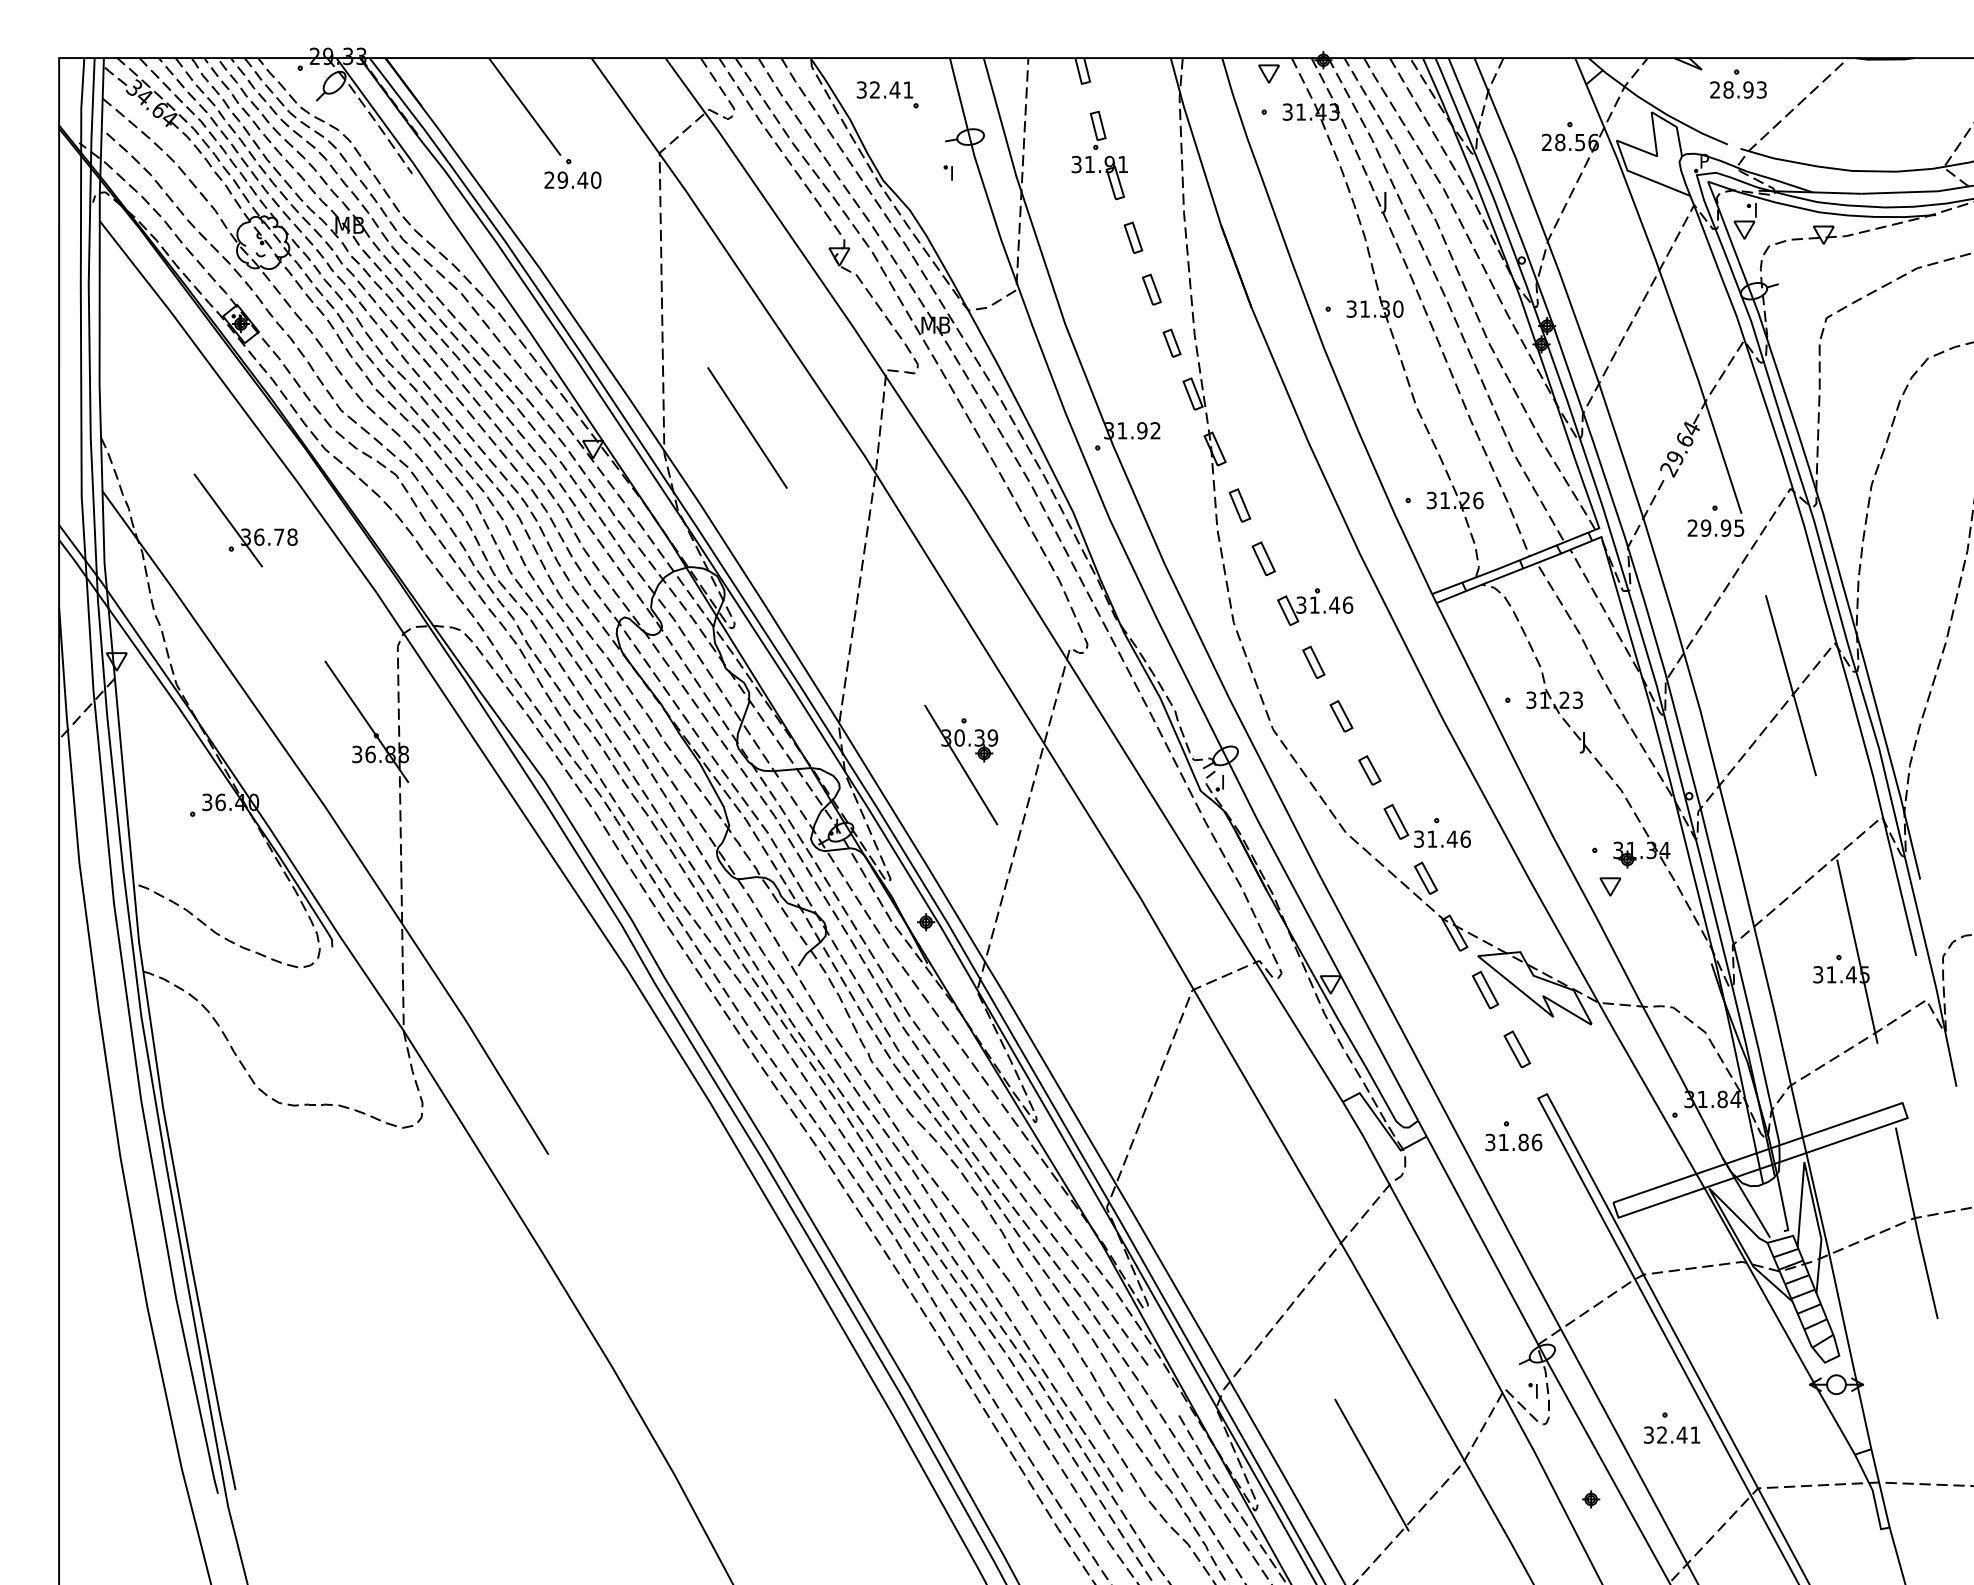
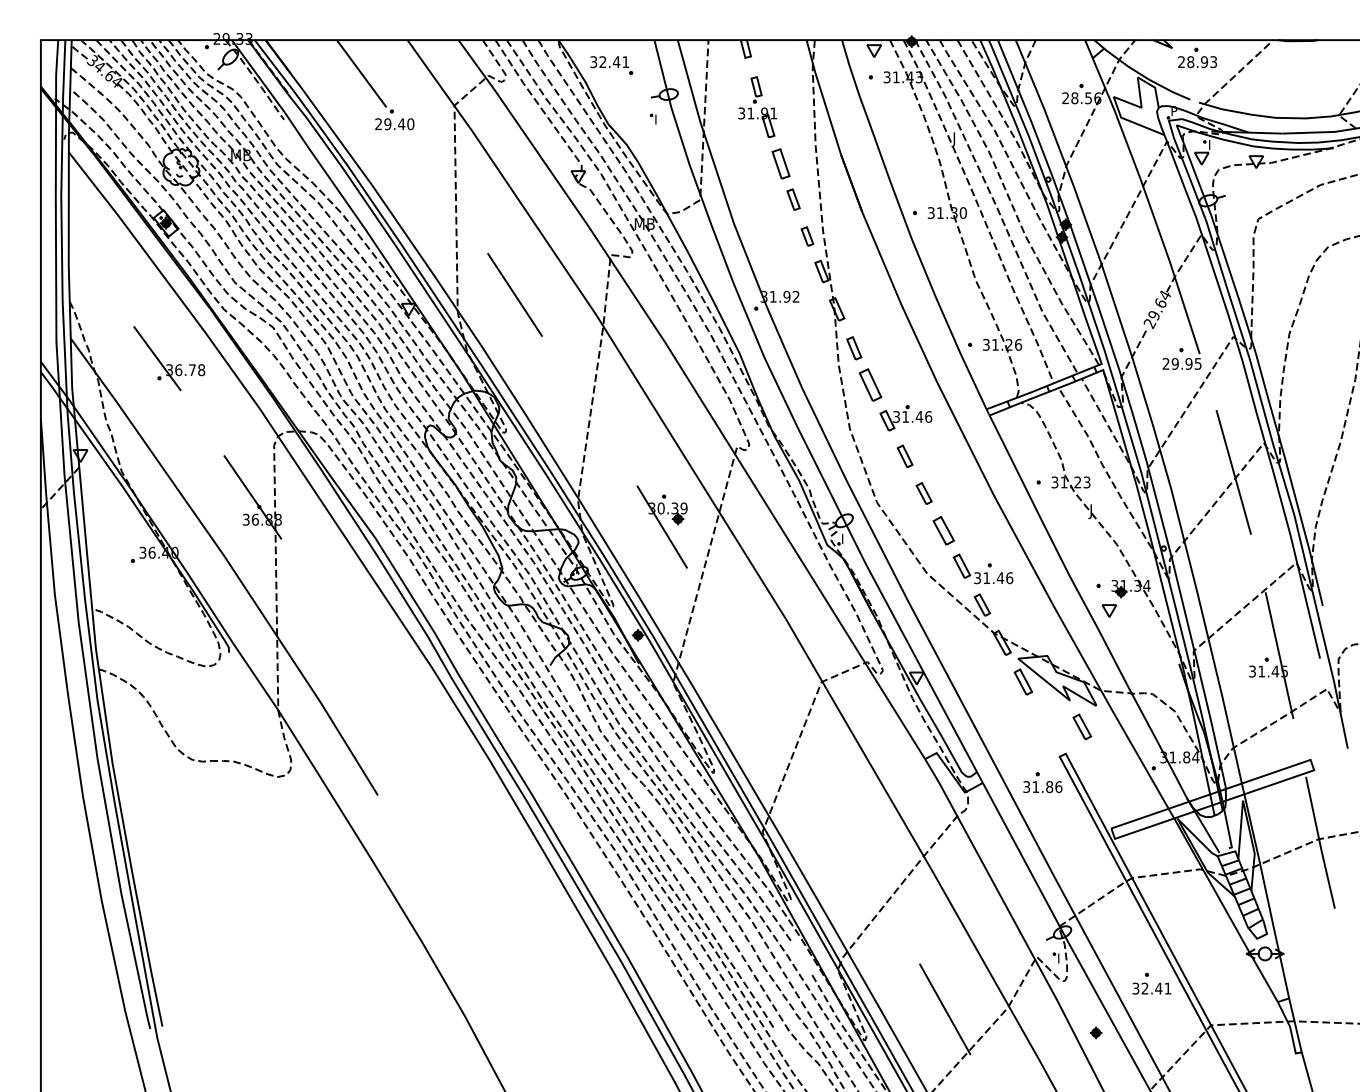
part: (1132, 237) -> (780, 163), size x1.4
part: (1263, 558) -> (870, 384), size x1.4
part: (1369, 769) -> (943, 530), size x1.4
part: (1517, 1048) -> (1082, 726), moved

